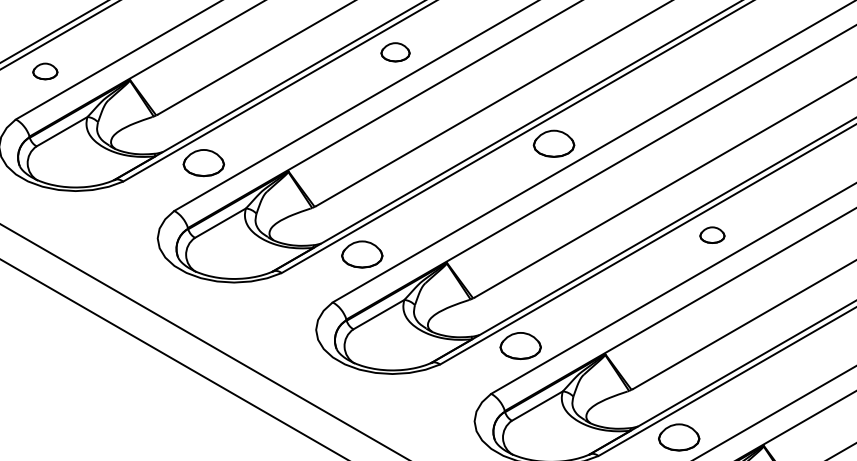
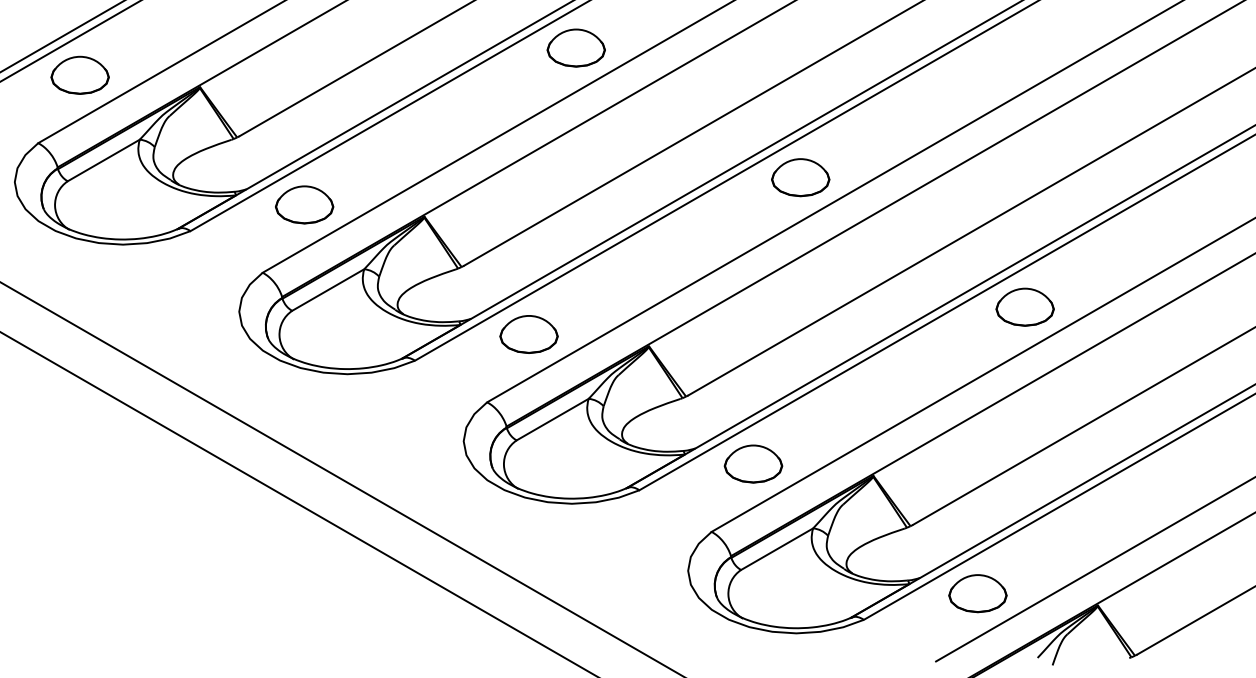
part: (395, 51) -> (575, 47), size x1.43
part: (44, 71) -> (79, 74), size x1.67
part: (712, 234) -> (1024, 306), size x1.67

